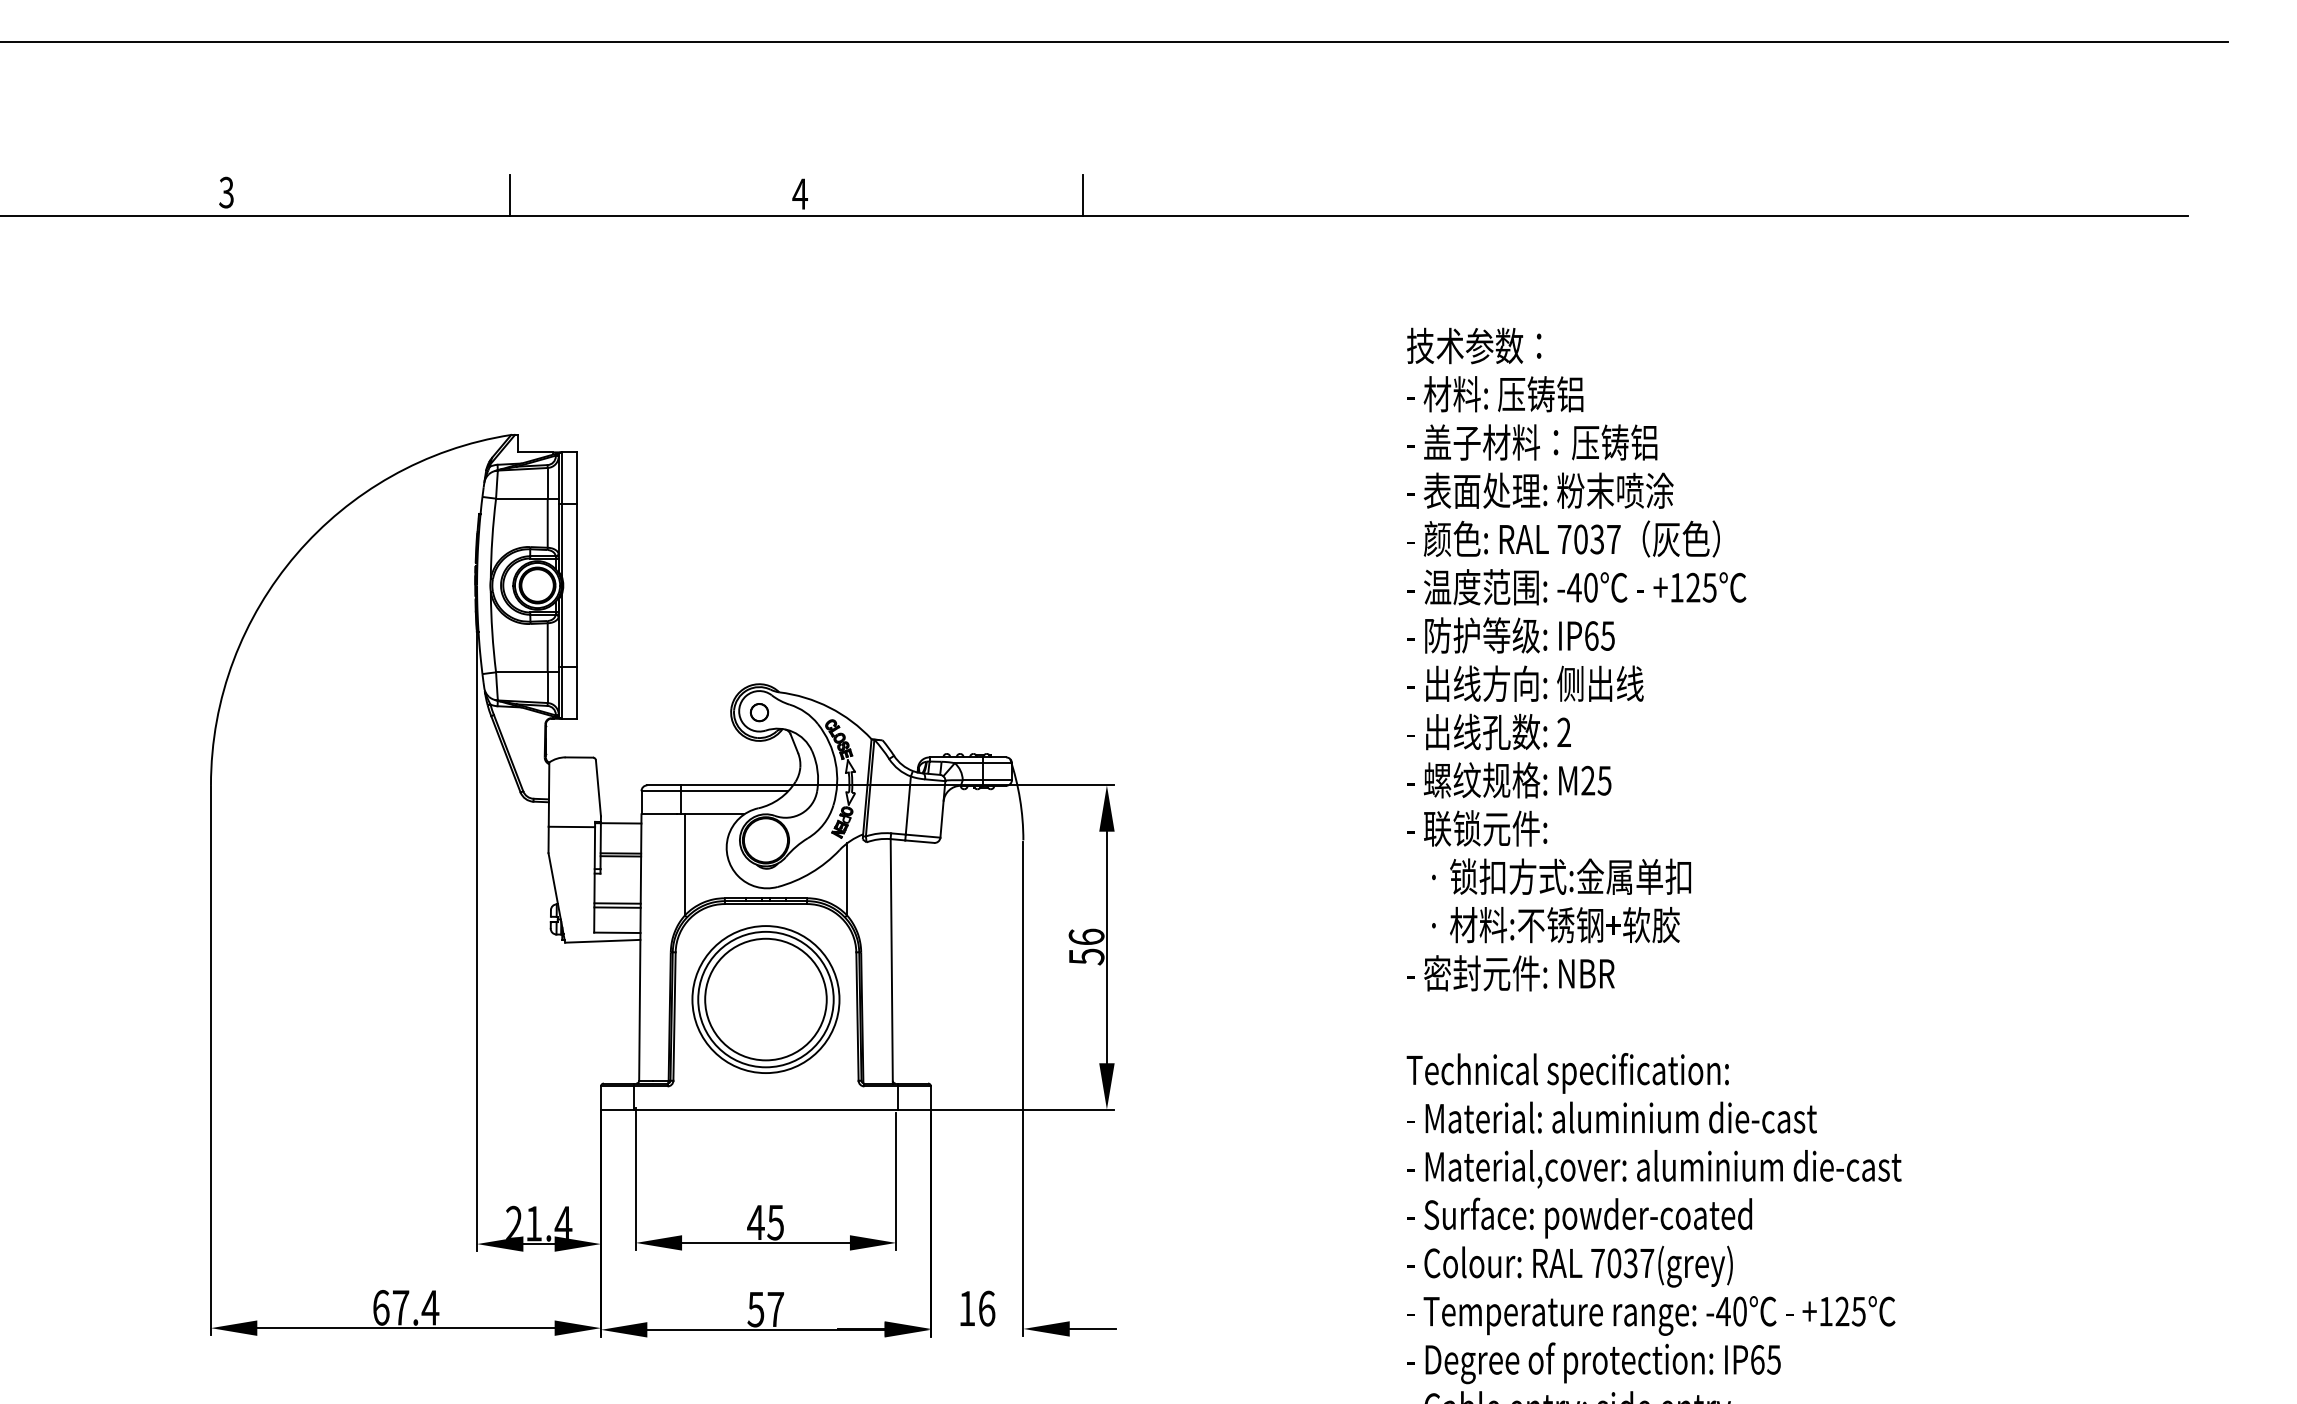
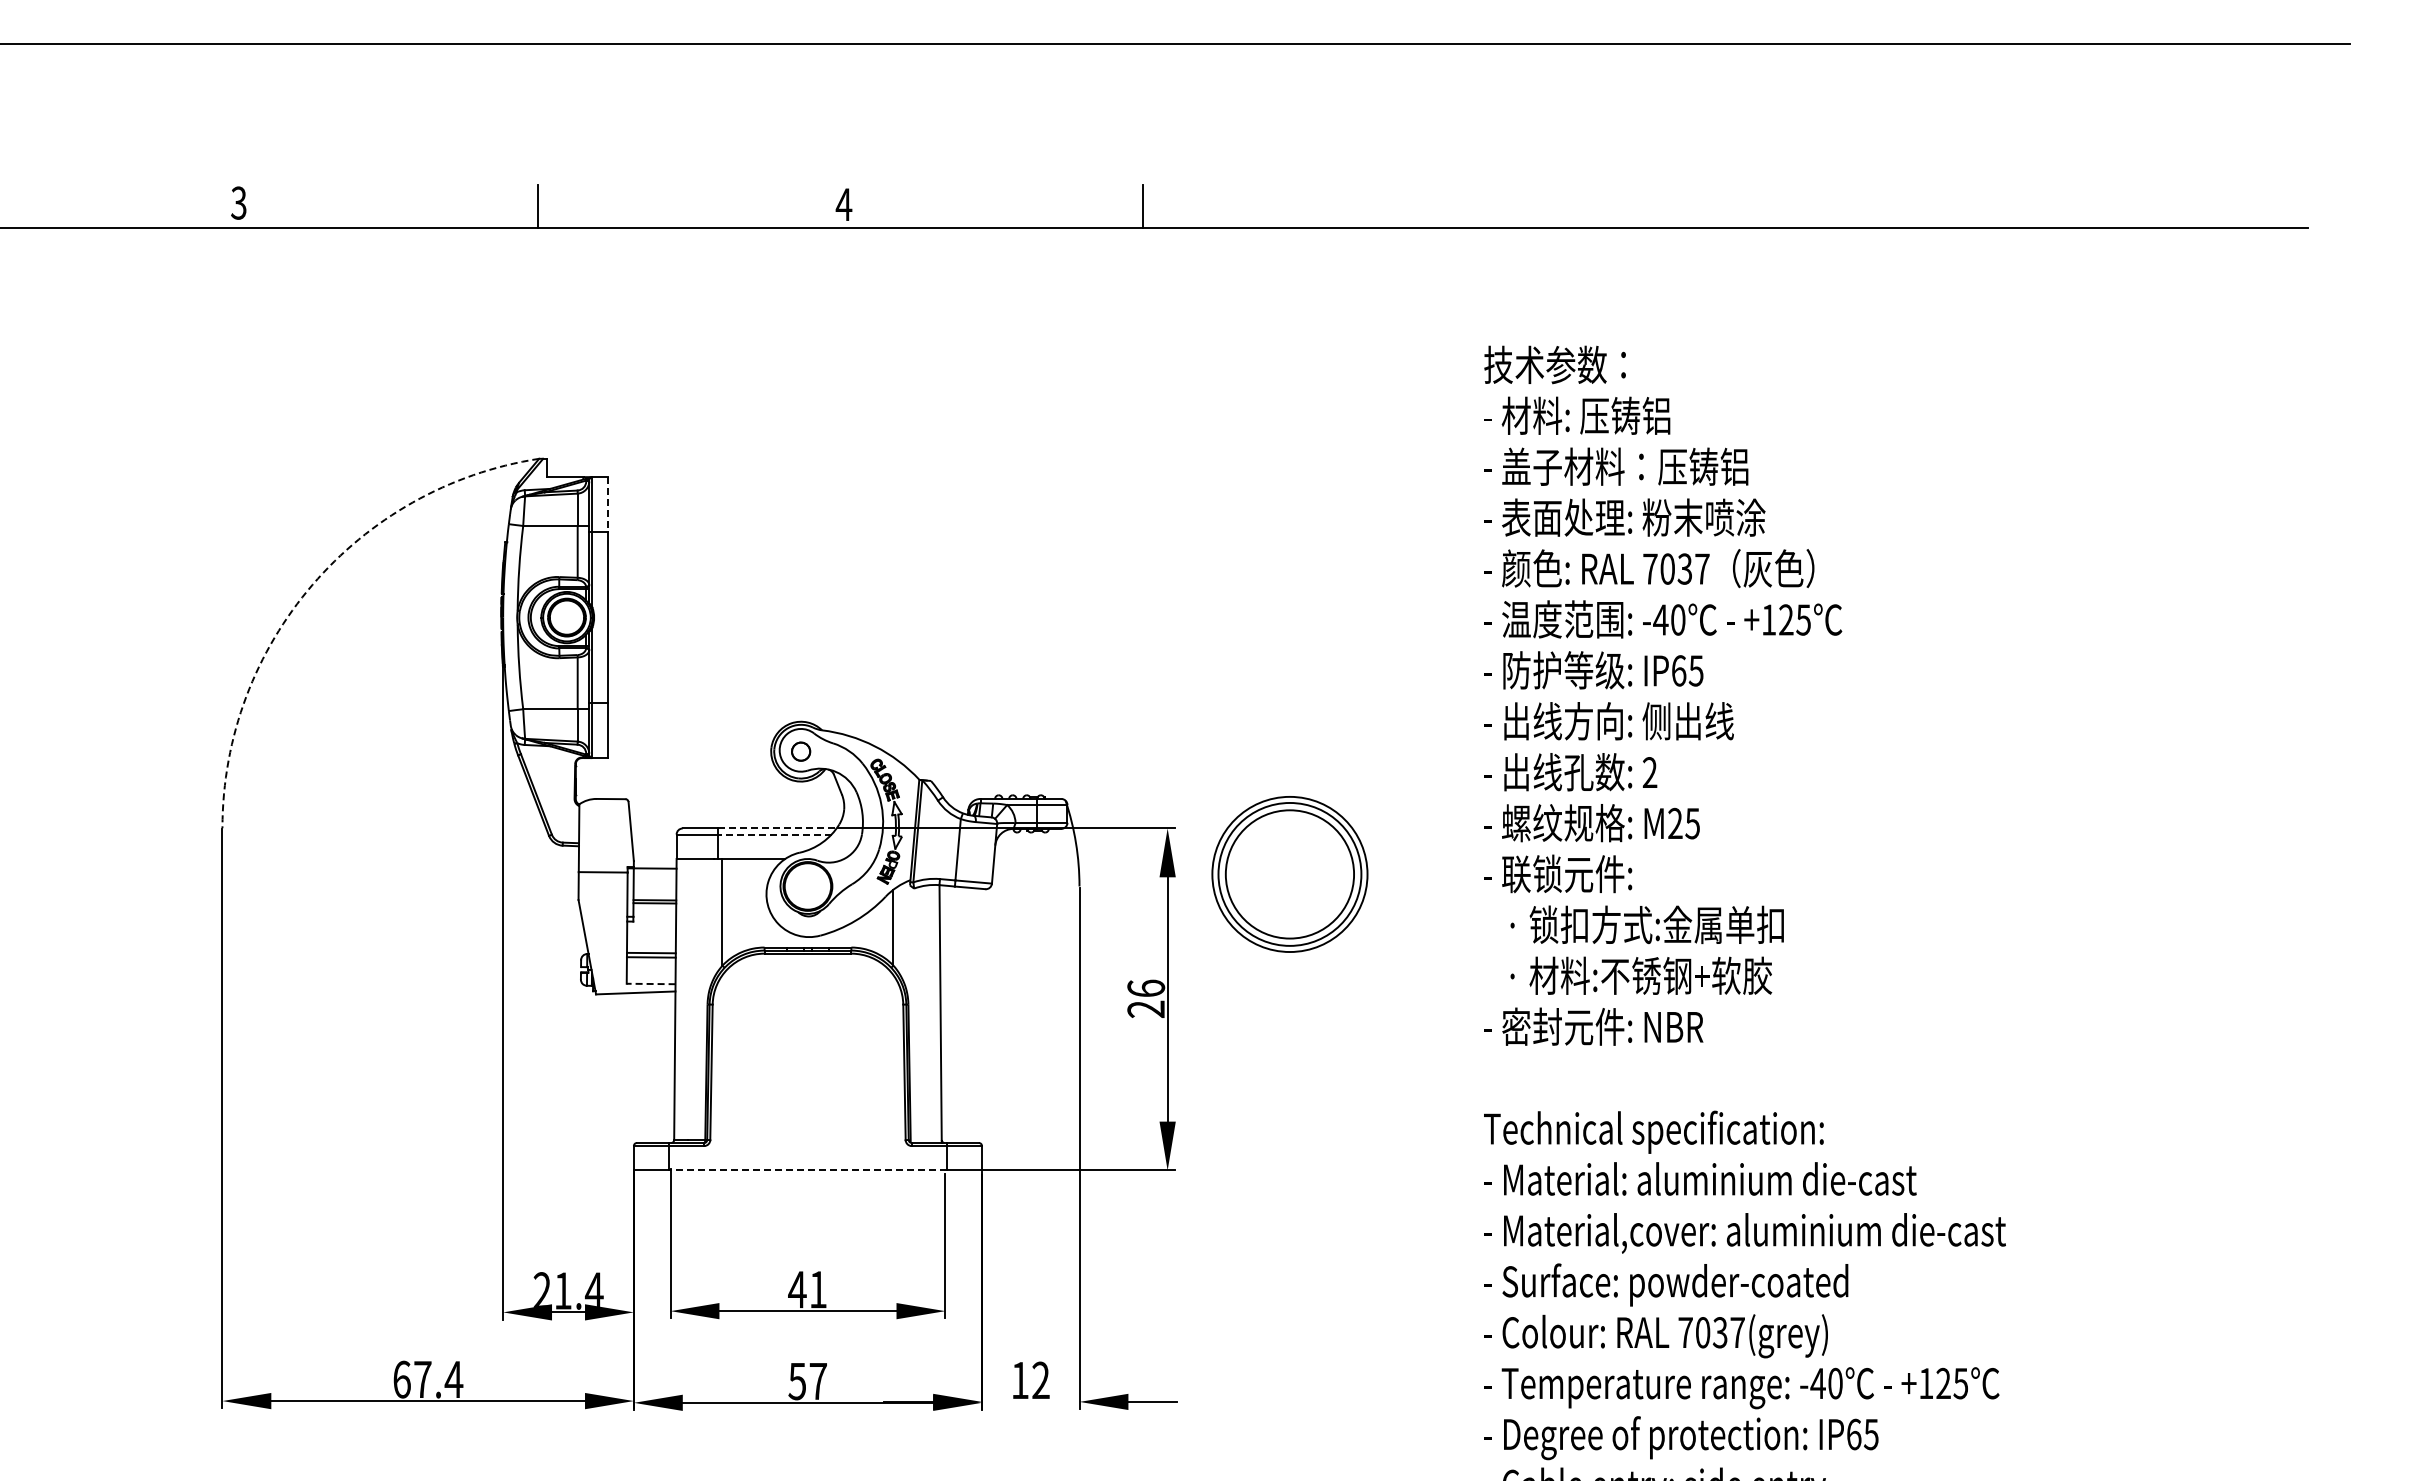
line: (576, 479) -> (608, 505), solid -> dashed
arc: (296, 554) -> (312, 584), solid -> dashed
line: (737, 785) -> (777, 828), solid -> dashed
line: (734, 791) -> (774, 834), solid -> dashed
line: (616, 932) -> (650, 983), solid -> dashed
text: (1086, 956) -> (1146, 1009), 56 -> 26
part: (765, 999) -> (1289, 874), moved
line: (765, 1109) -> (807, 1170), solid -> dashed
text: (775, 1222) -> (817, 1289), 45 -> 41
text: (986, 1308) -> (1040, 1380), 16 -> 12

